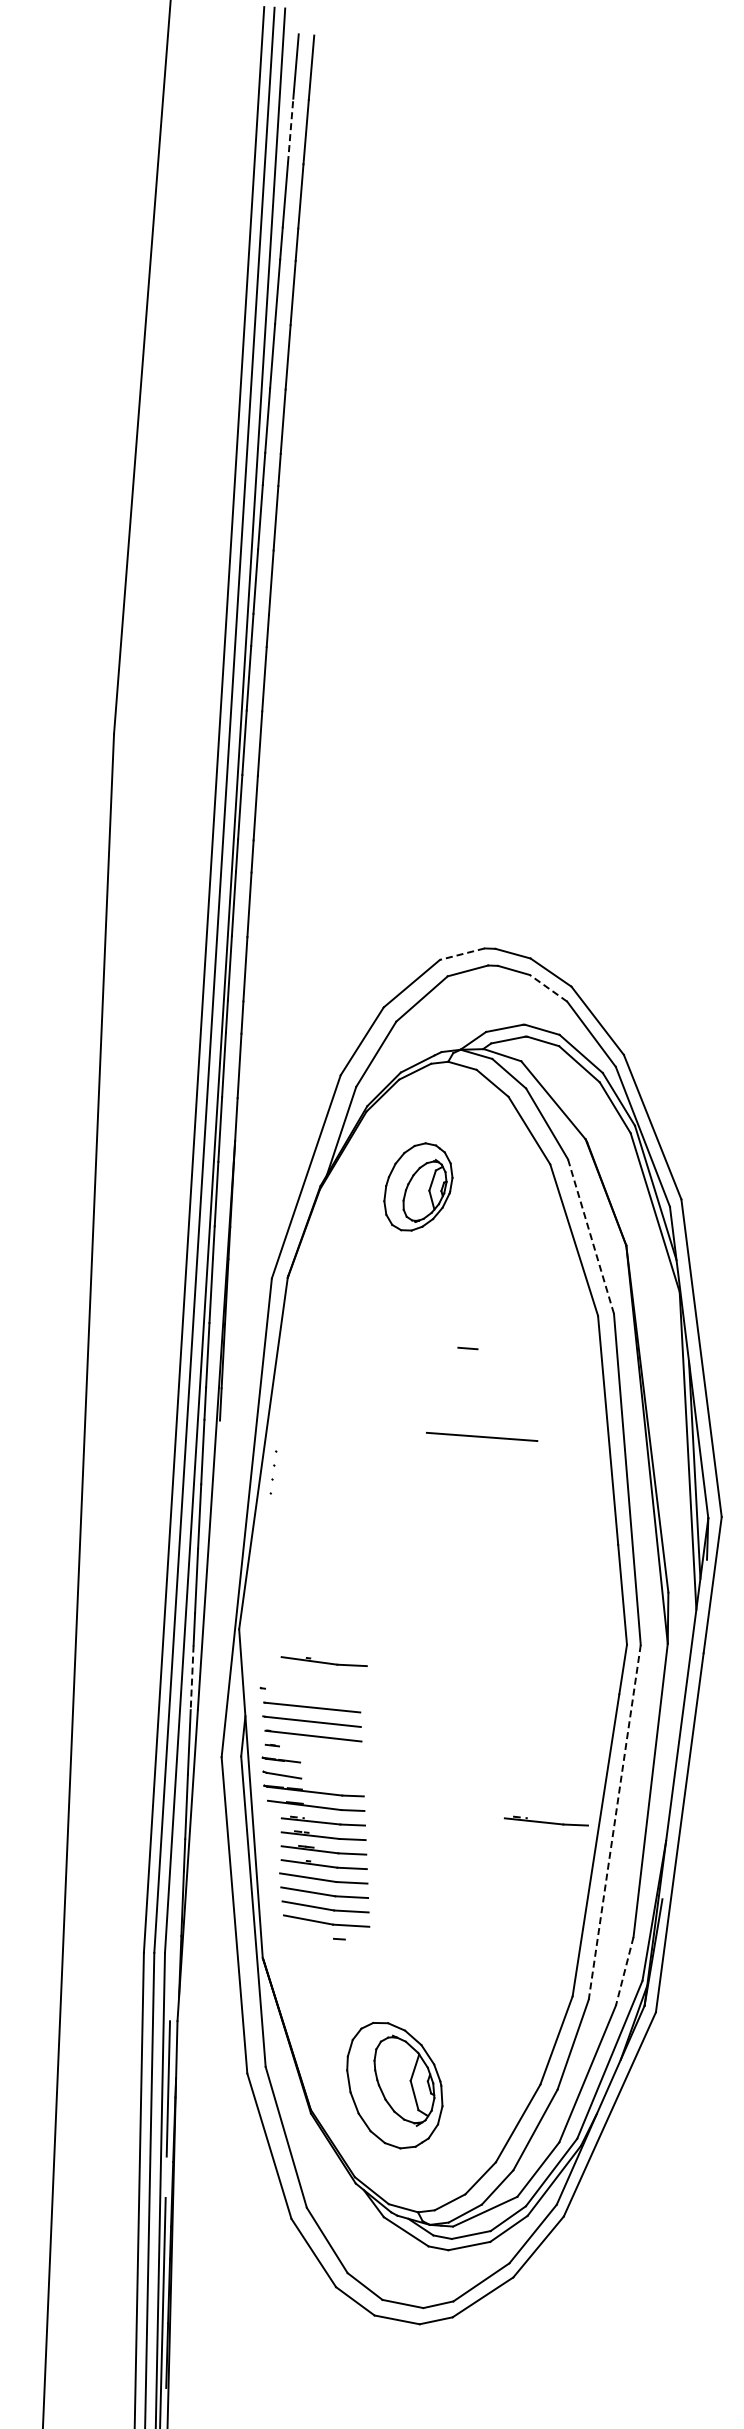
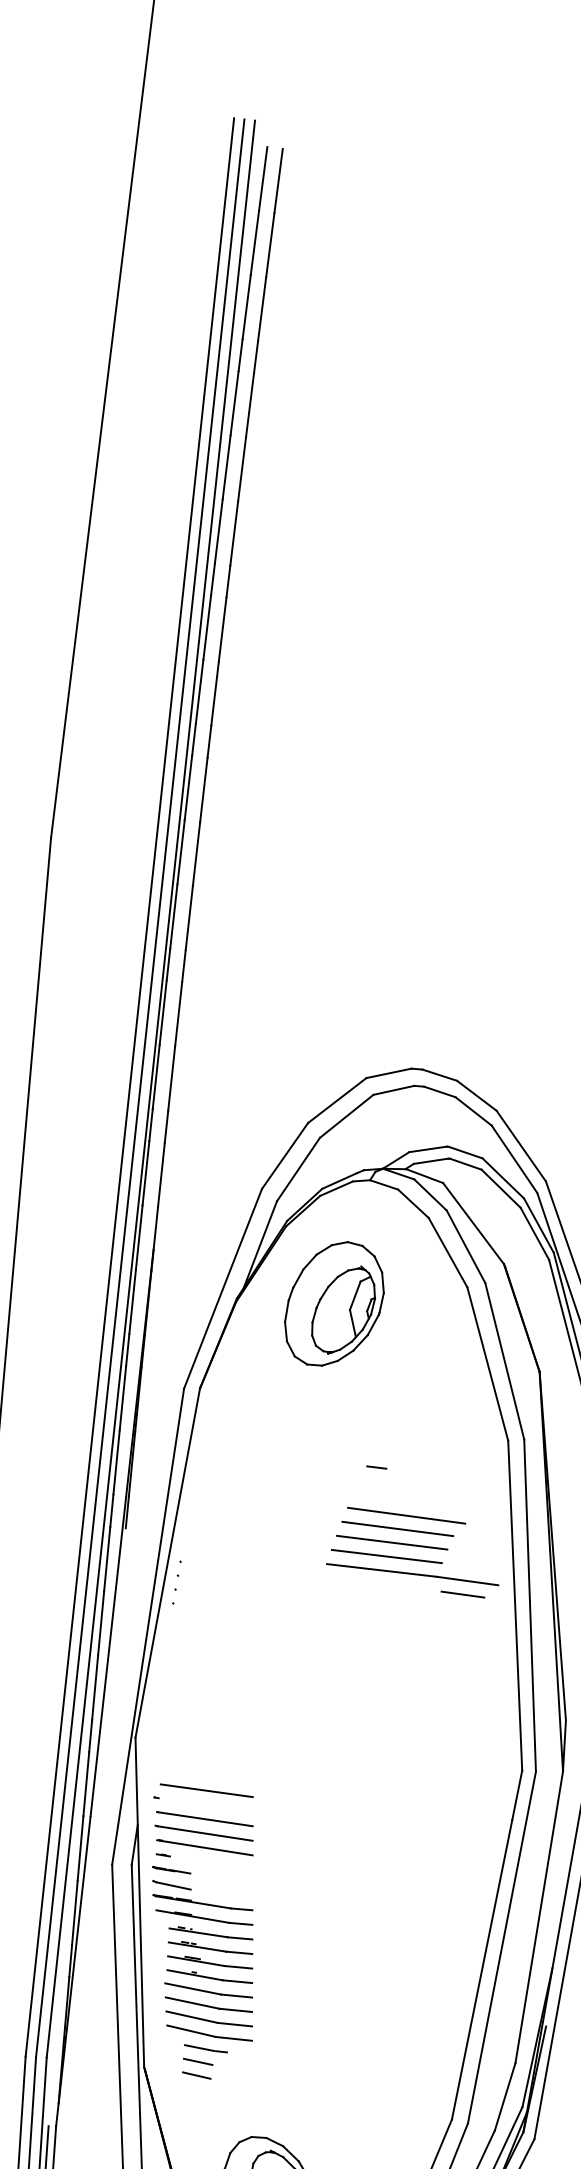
line: (290, 130) -> (254, 242), dashed -> solid
line: (461, 954) -> (388, 1073), dashed -> solid
line: (548, 988) -> (473, 1111), dashed -> solid
part: (418, 1186) -> (334, 1303), size x1.43
line: (591, 1236) -> (505, 1361), dashed -> solid
line: (499, 1395) -> (406, 1515), added
line: (491, 1408) -> (397, 1528), added
line: (486, 1422) -> (391, 1542), added
part: (508, 1453) -> (412, 1574), added
line: (559, 1471) -> (462, 1594), added
part: (323, 1661) -> (218, 1773), removed
line: (192, 1678) -> (86, 1784), dashed -> solid
line: (312, 1678) -> (206, 1790), added
part: (545, 1820) -> (432, 1942), removed
line: (614, 1822) -> (501, 1947), dashed -> solid
line: (316, 1936) -> (198, 2048), added
line: (316, 1949) -> (198, 2061), added
line: (315, 1963) -> (196, 2074), added
line: (624, 1971) -> (504, 2097), dashed -> solid

